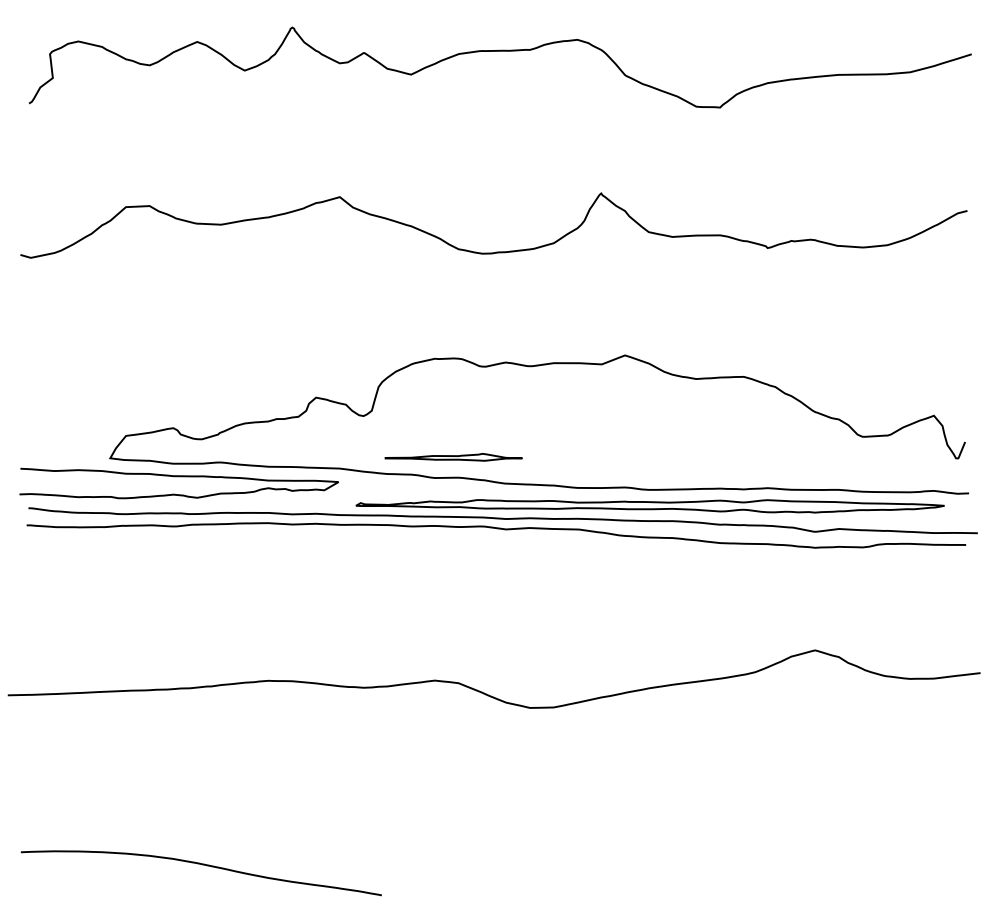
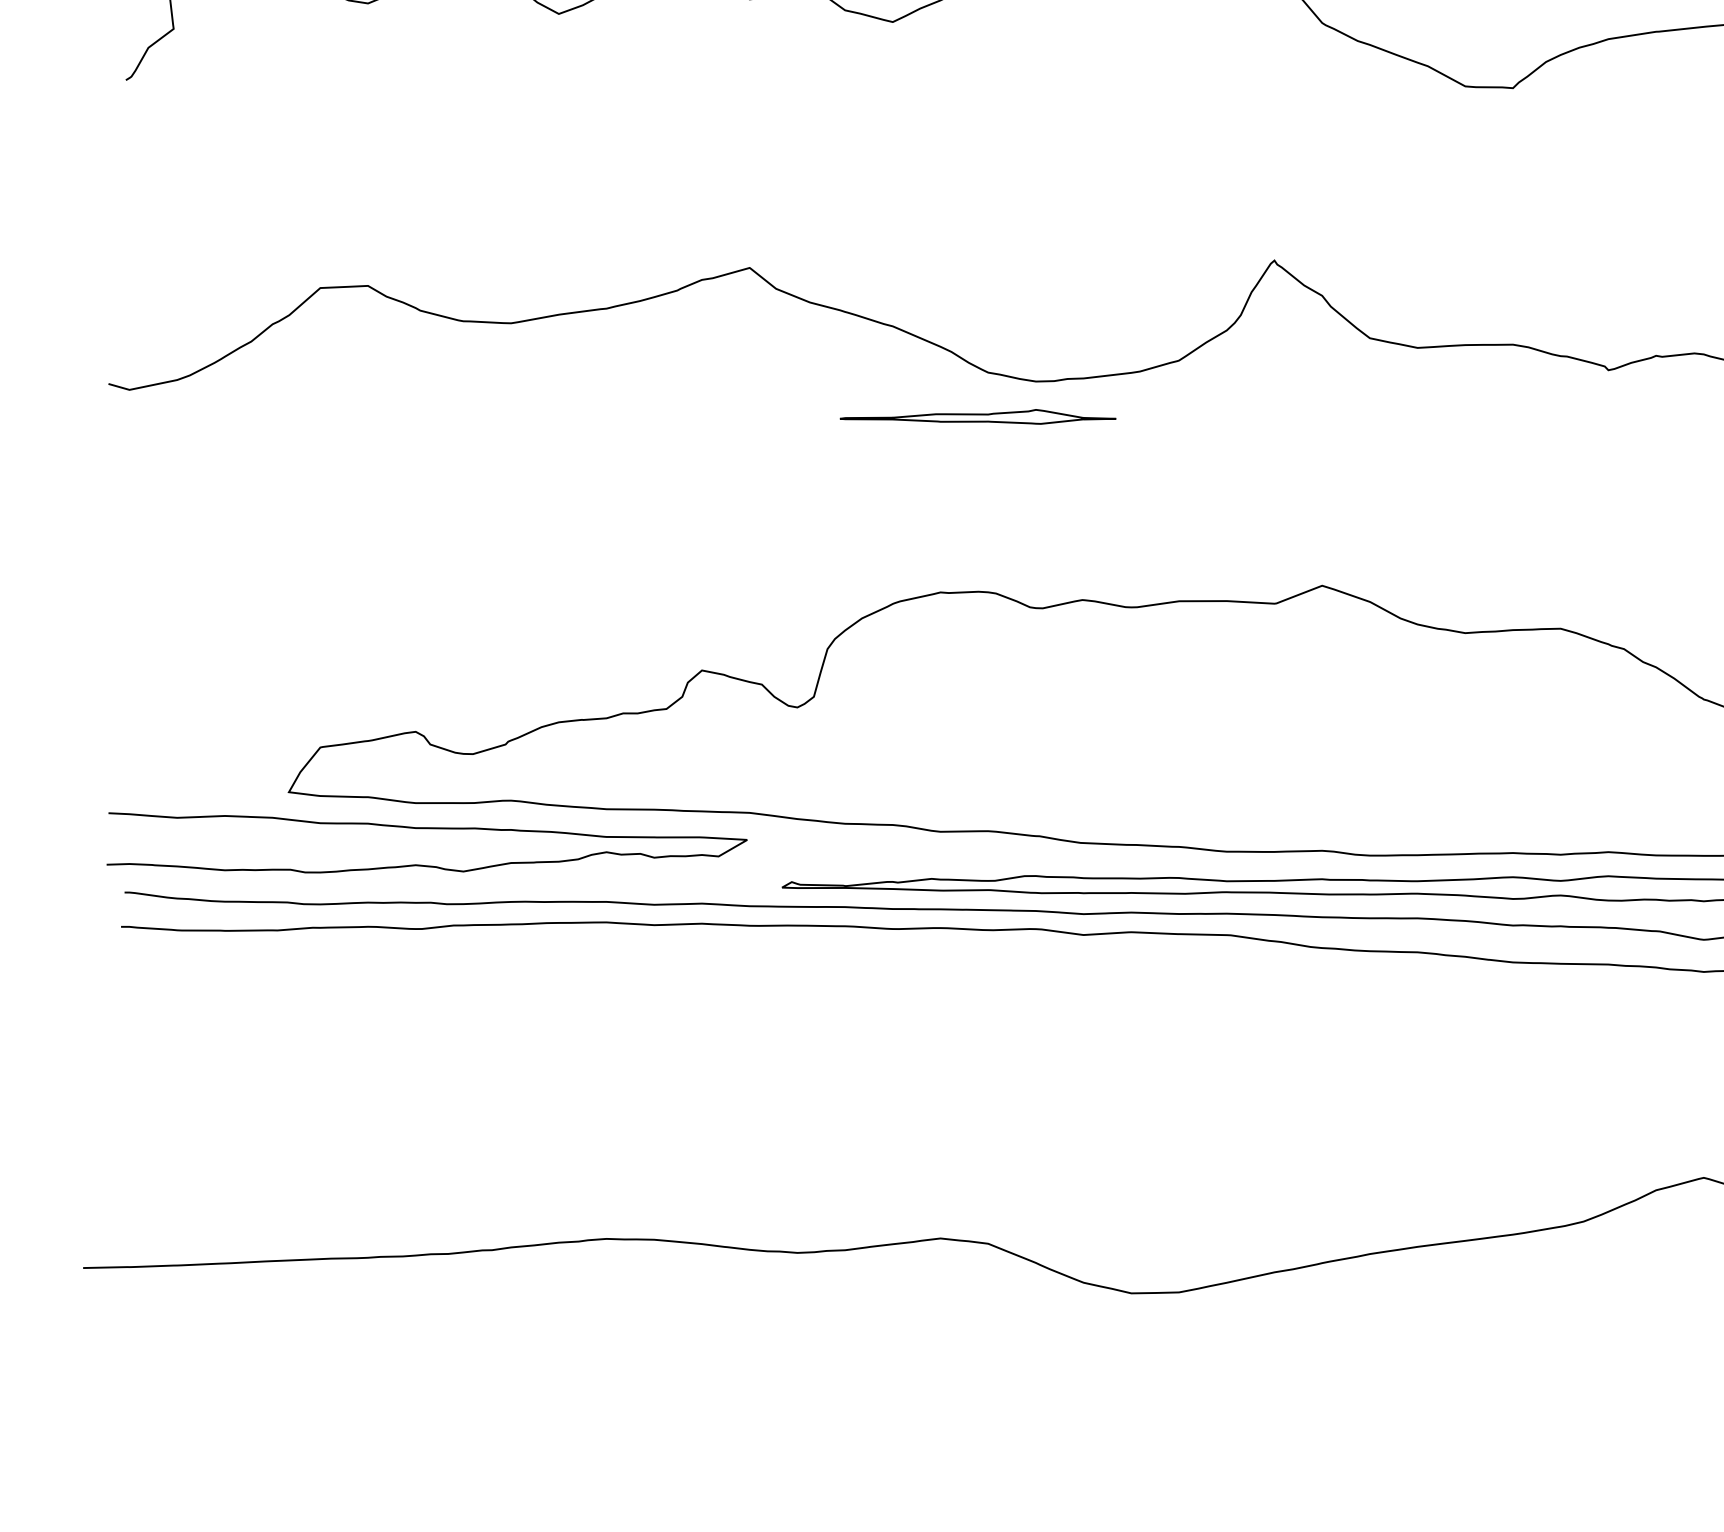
part: (453, 457) -> (977, 417), moved

